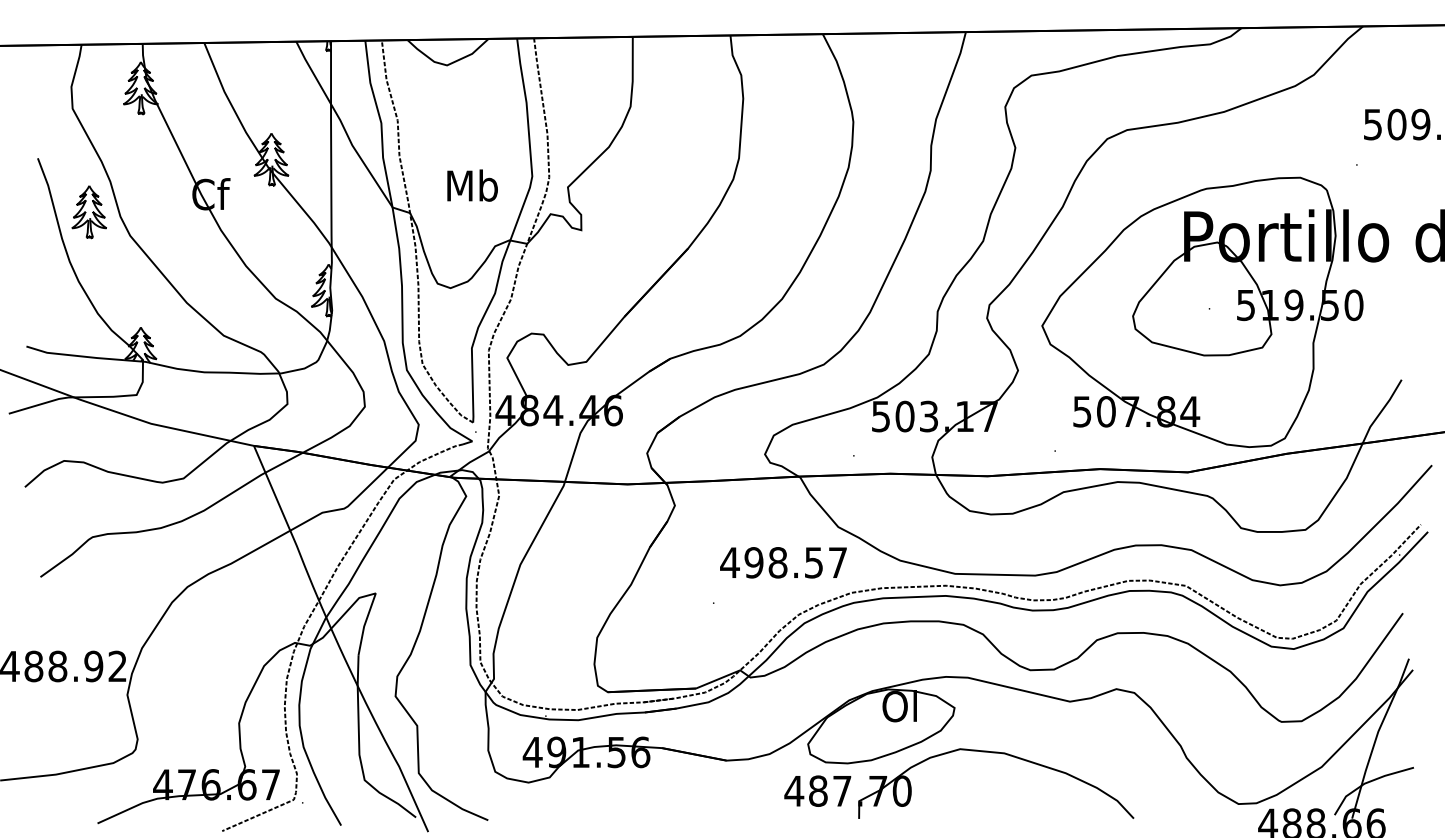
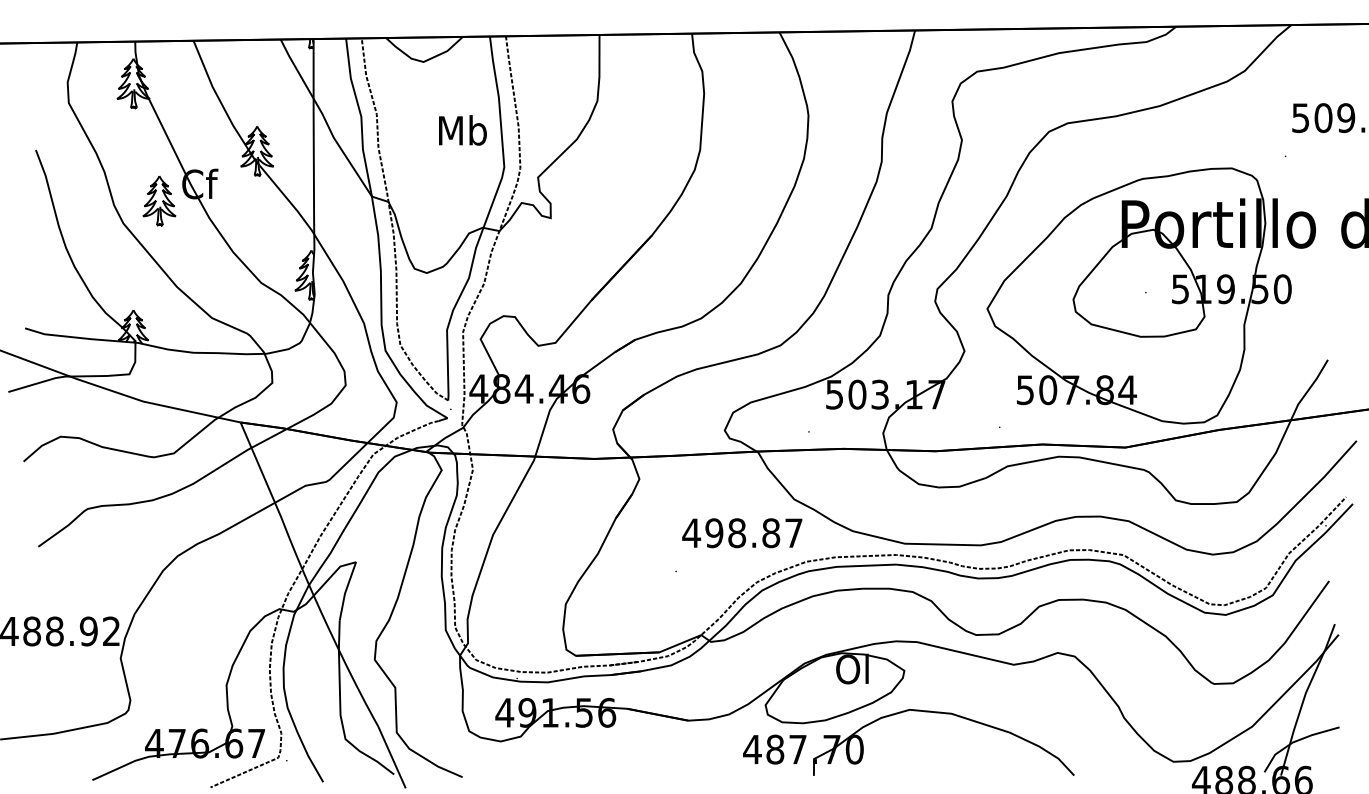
text: (472, 185) -> (462, 130), moved
part: (88, 212) -> (158, 201), moved
text: (813, 562) -> (770, 532), 498.57 -> 498.87

